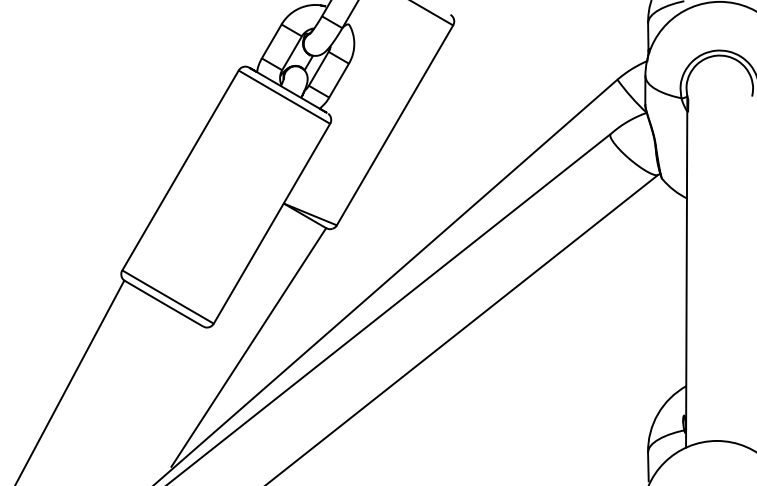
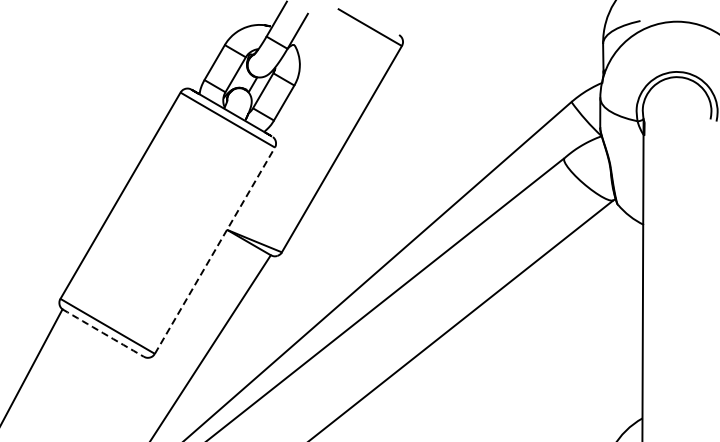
line: (272, 223) -> (215, 250), solid -> dashed
arc: (163, 303) -> (102, 333), solid -> dashed

